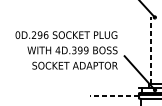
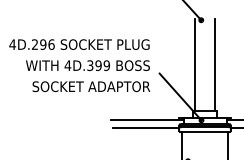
text: (17, 35) -> (12, 44), 0D.296 -> 4D.296
line: (150, 49) -> (195, 64), dashed -> solid
line: (115, 90) -> (146, 120), added
line: (114, 95) -> (145, 127), dashed -> solid

